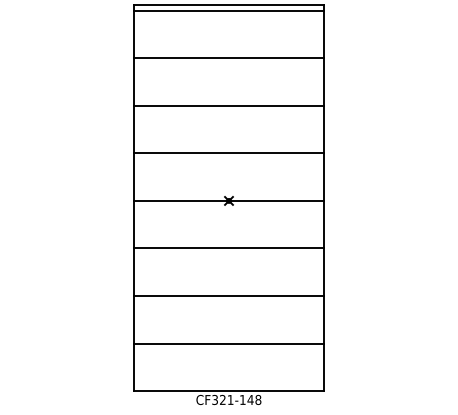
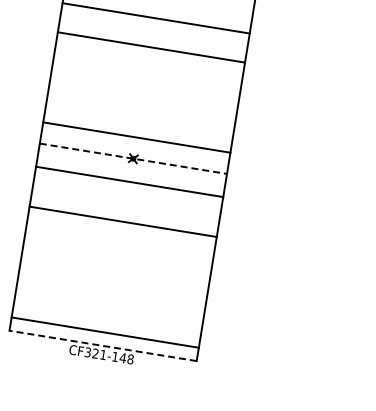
line: (228, 105) -> (151, 46), moved
line: (228, 153) -> (136, 137), moved
line: (229, 200) -> (133, 158), solid -> dashed
line: (228, 248) -> (129, 181), moved
line: (228, 296) -> (122, 222), moved
line: (228, 343) -> (104, 332), moved
line: (228, 391) -> (102, 346), solid -> dashed

